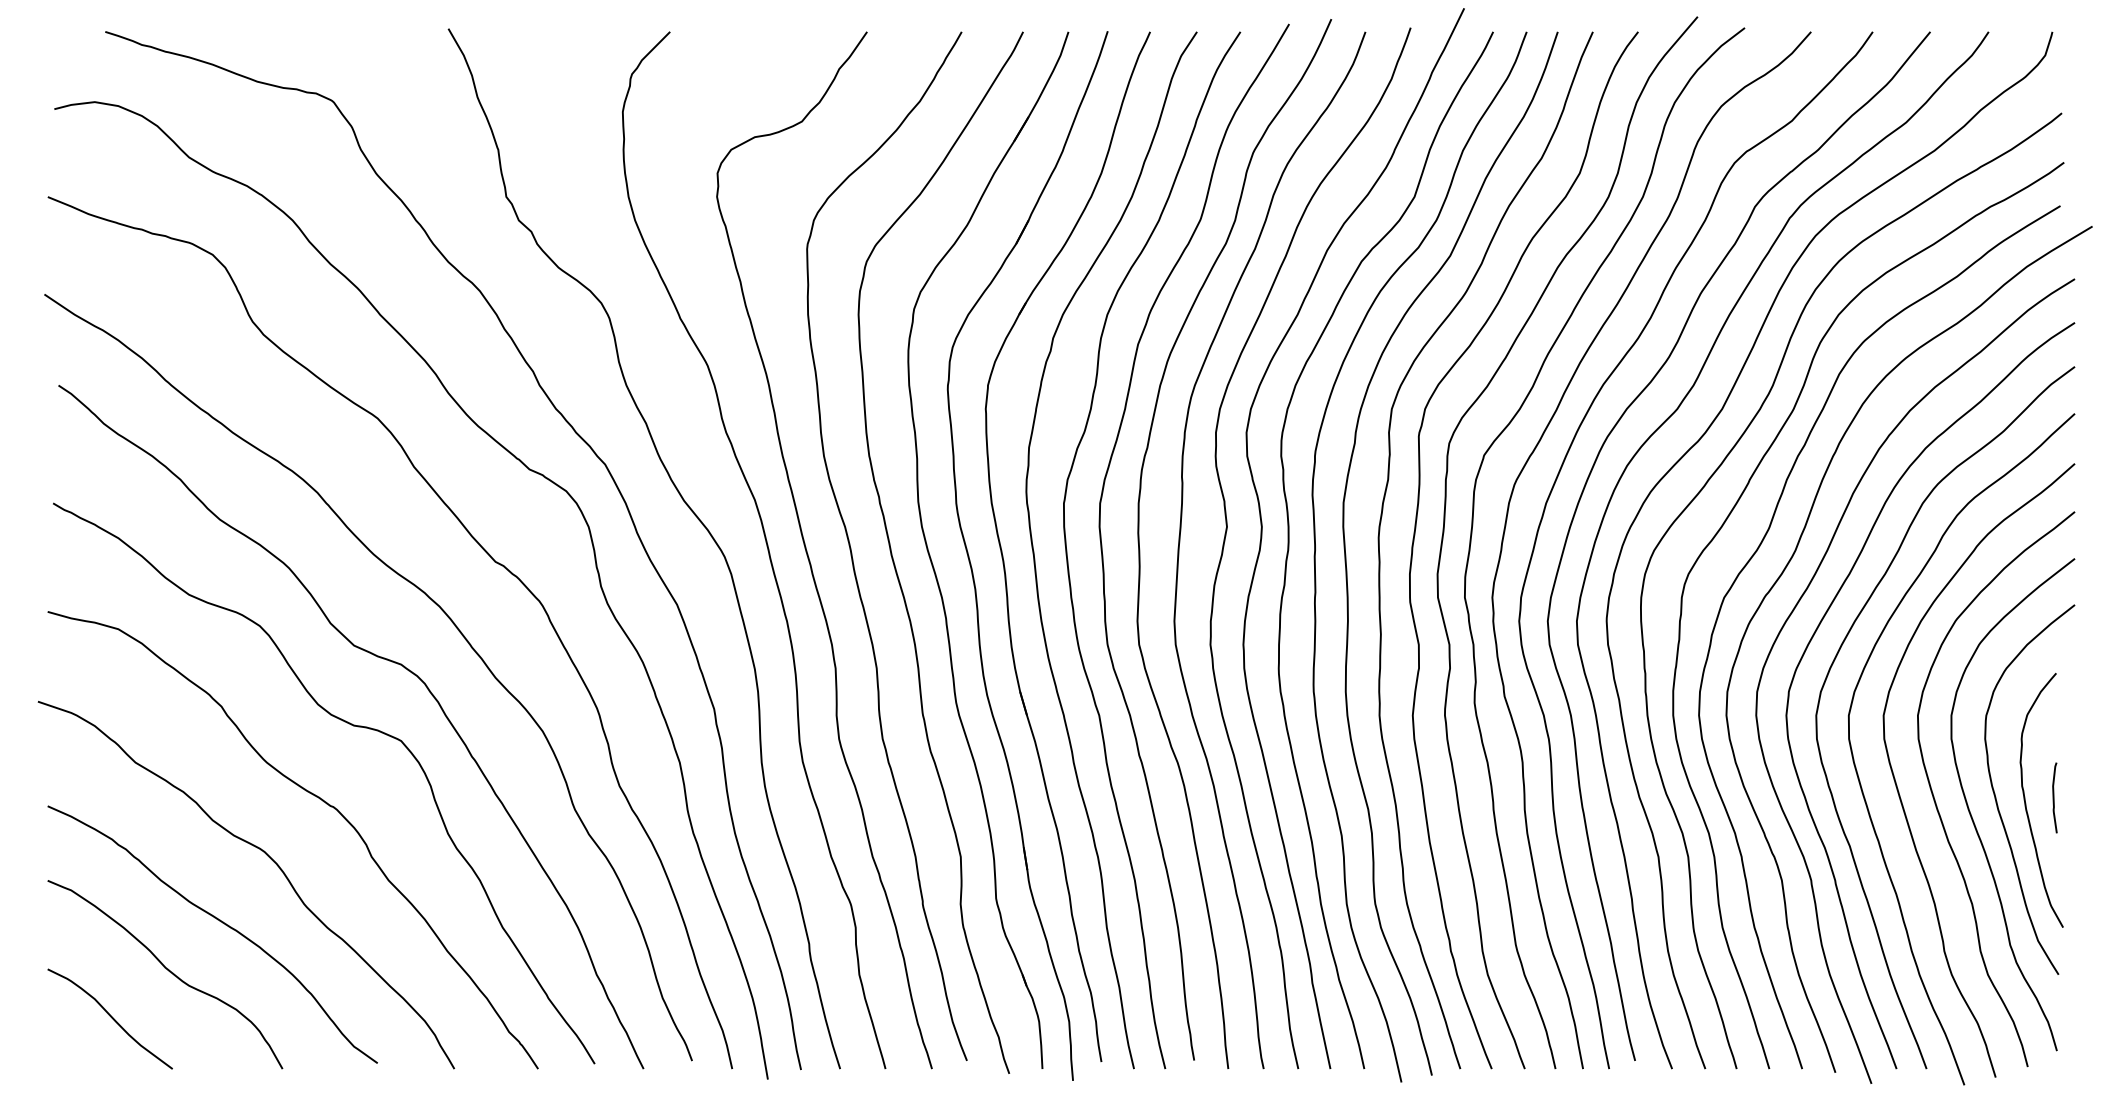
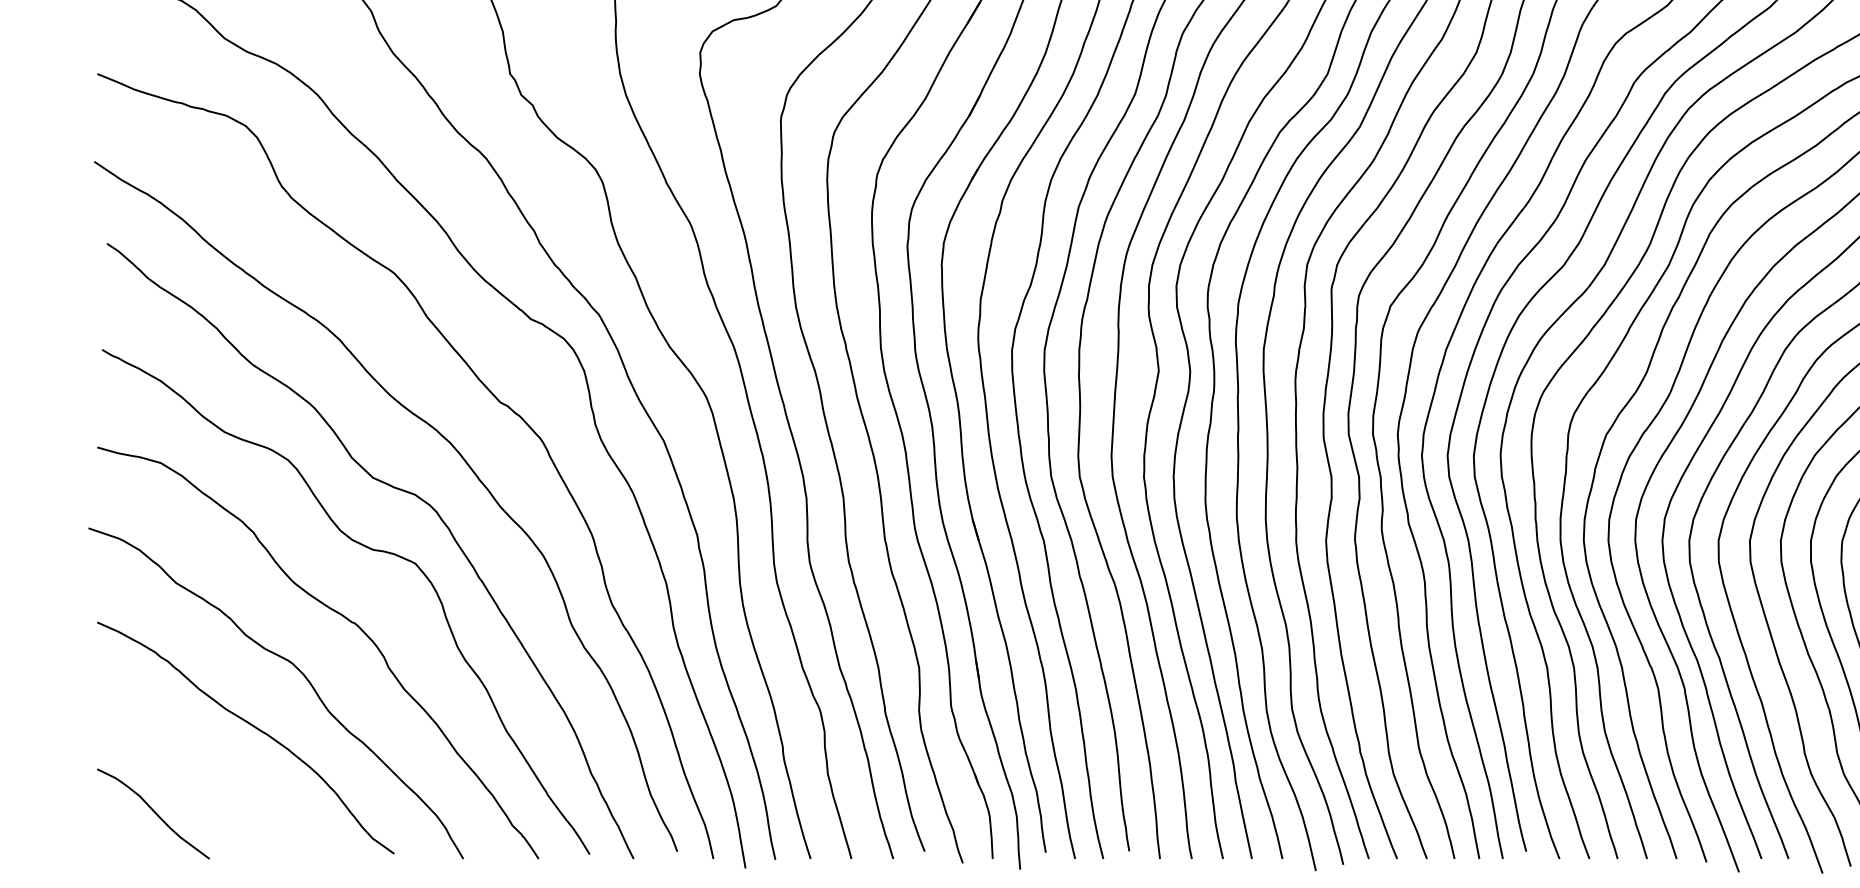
curve: (168, 971) -> (205, 771), removed

